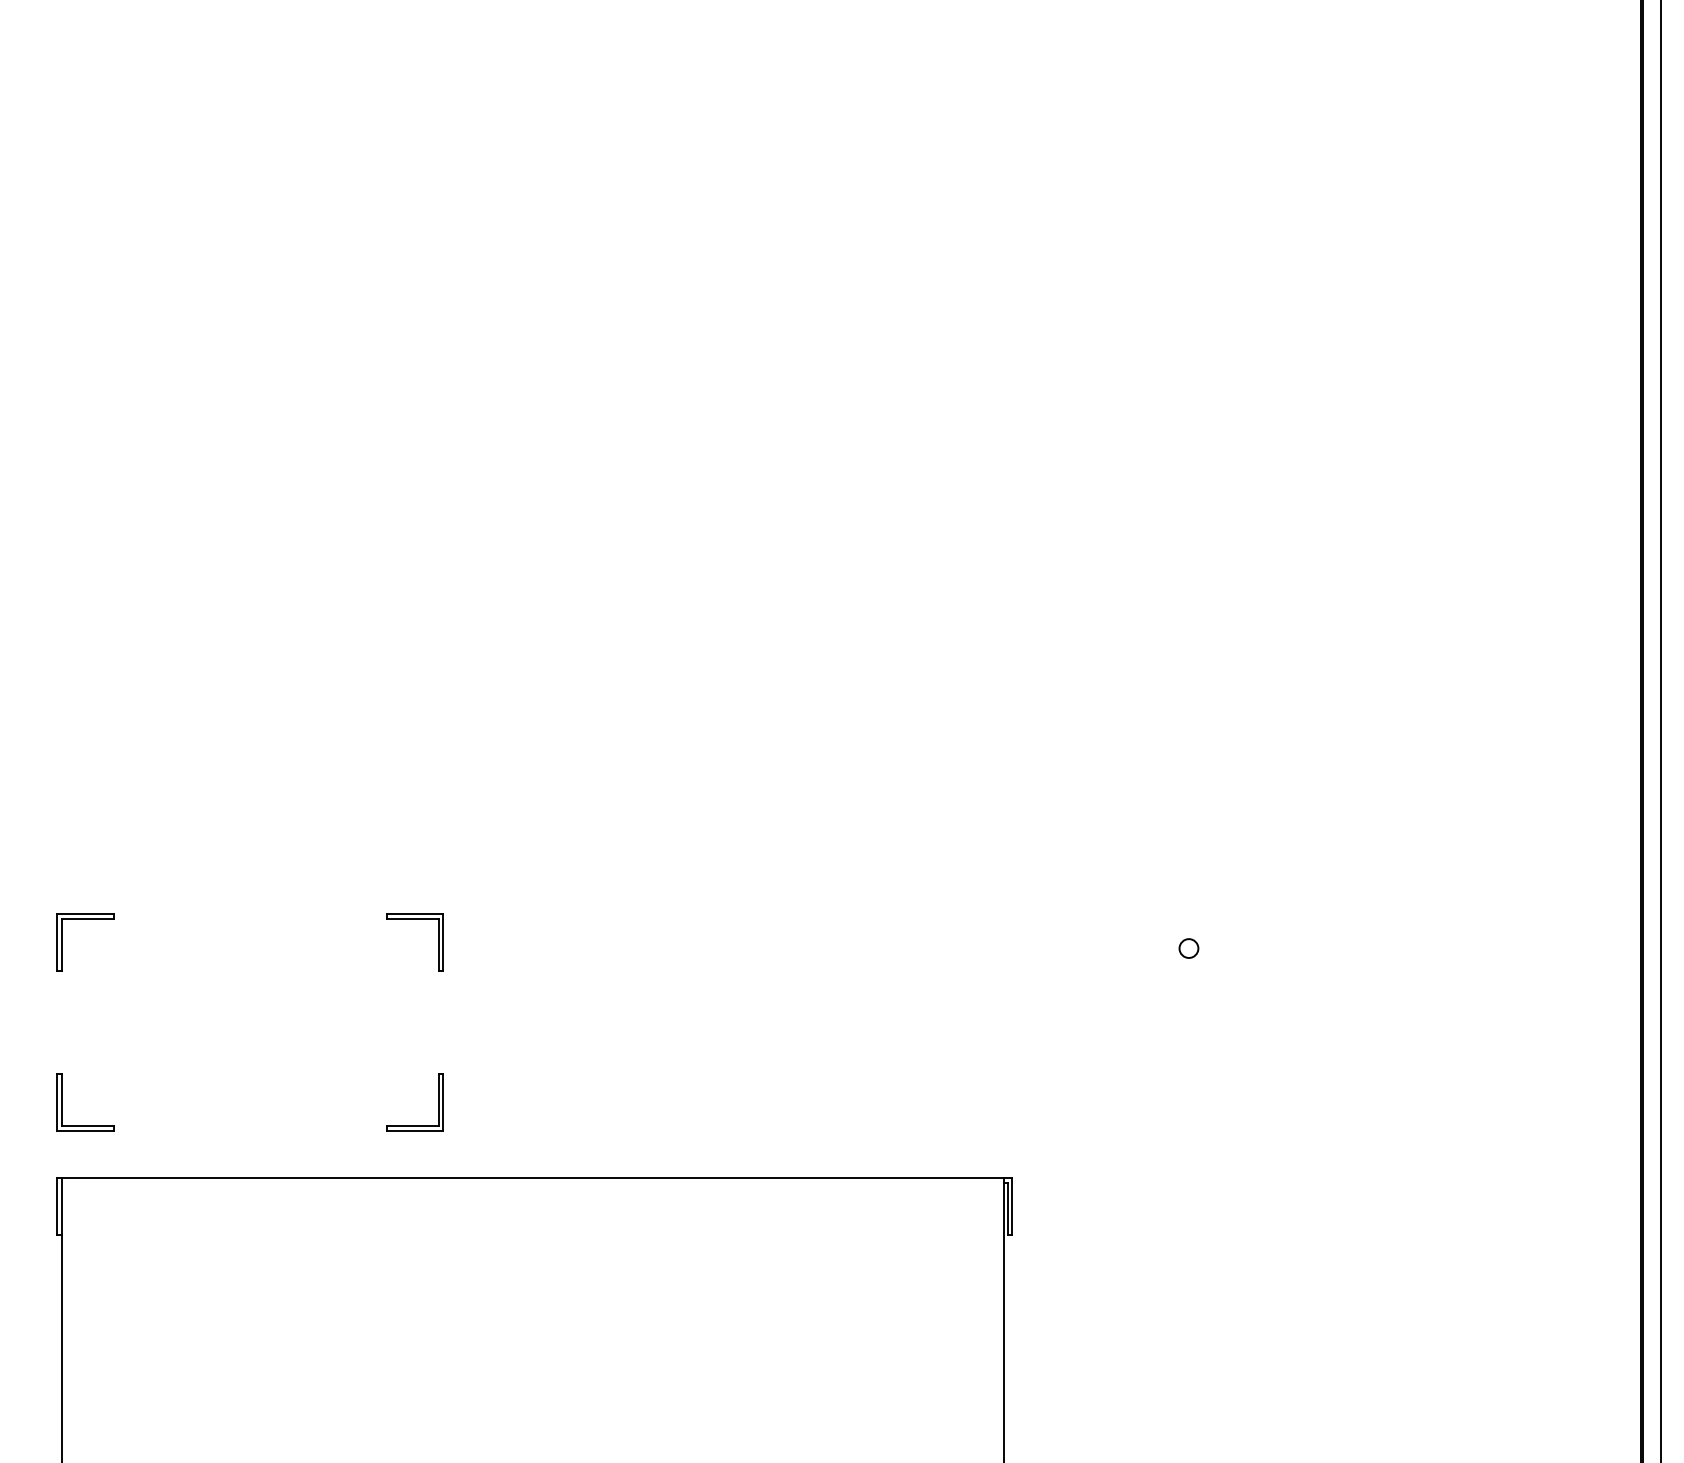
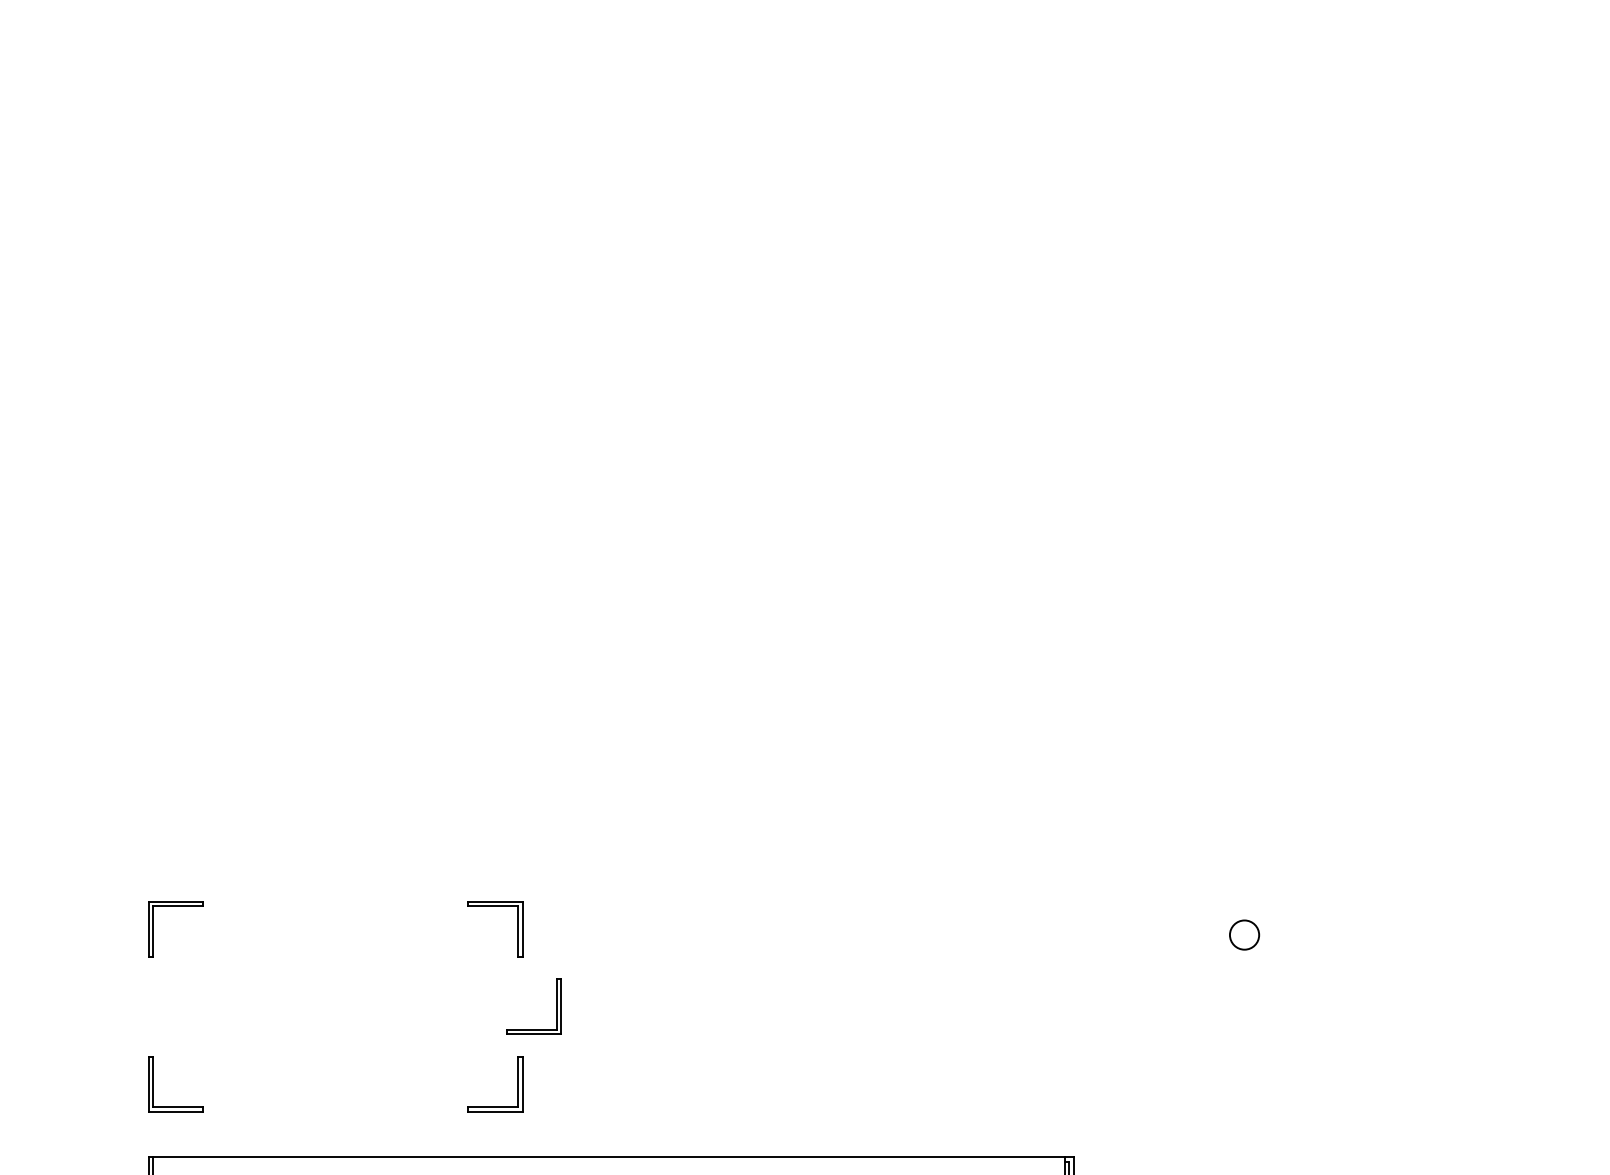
circle: (1188, 948) -> (1244, 935), size x1.6
part: (454, 1045) -> (533, 1028), added

